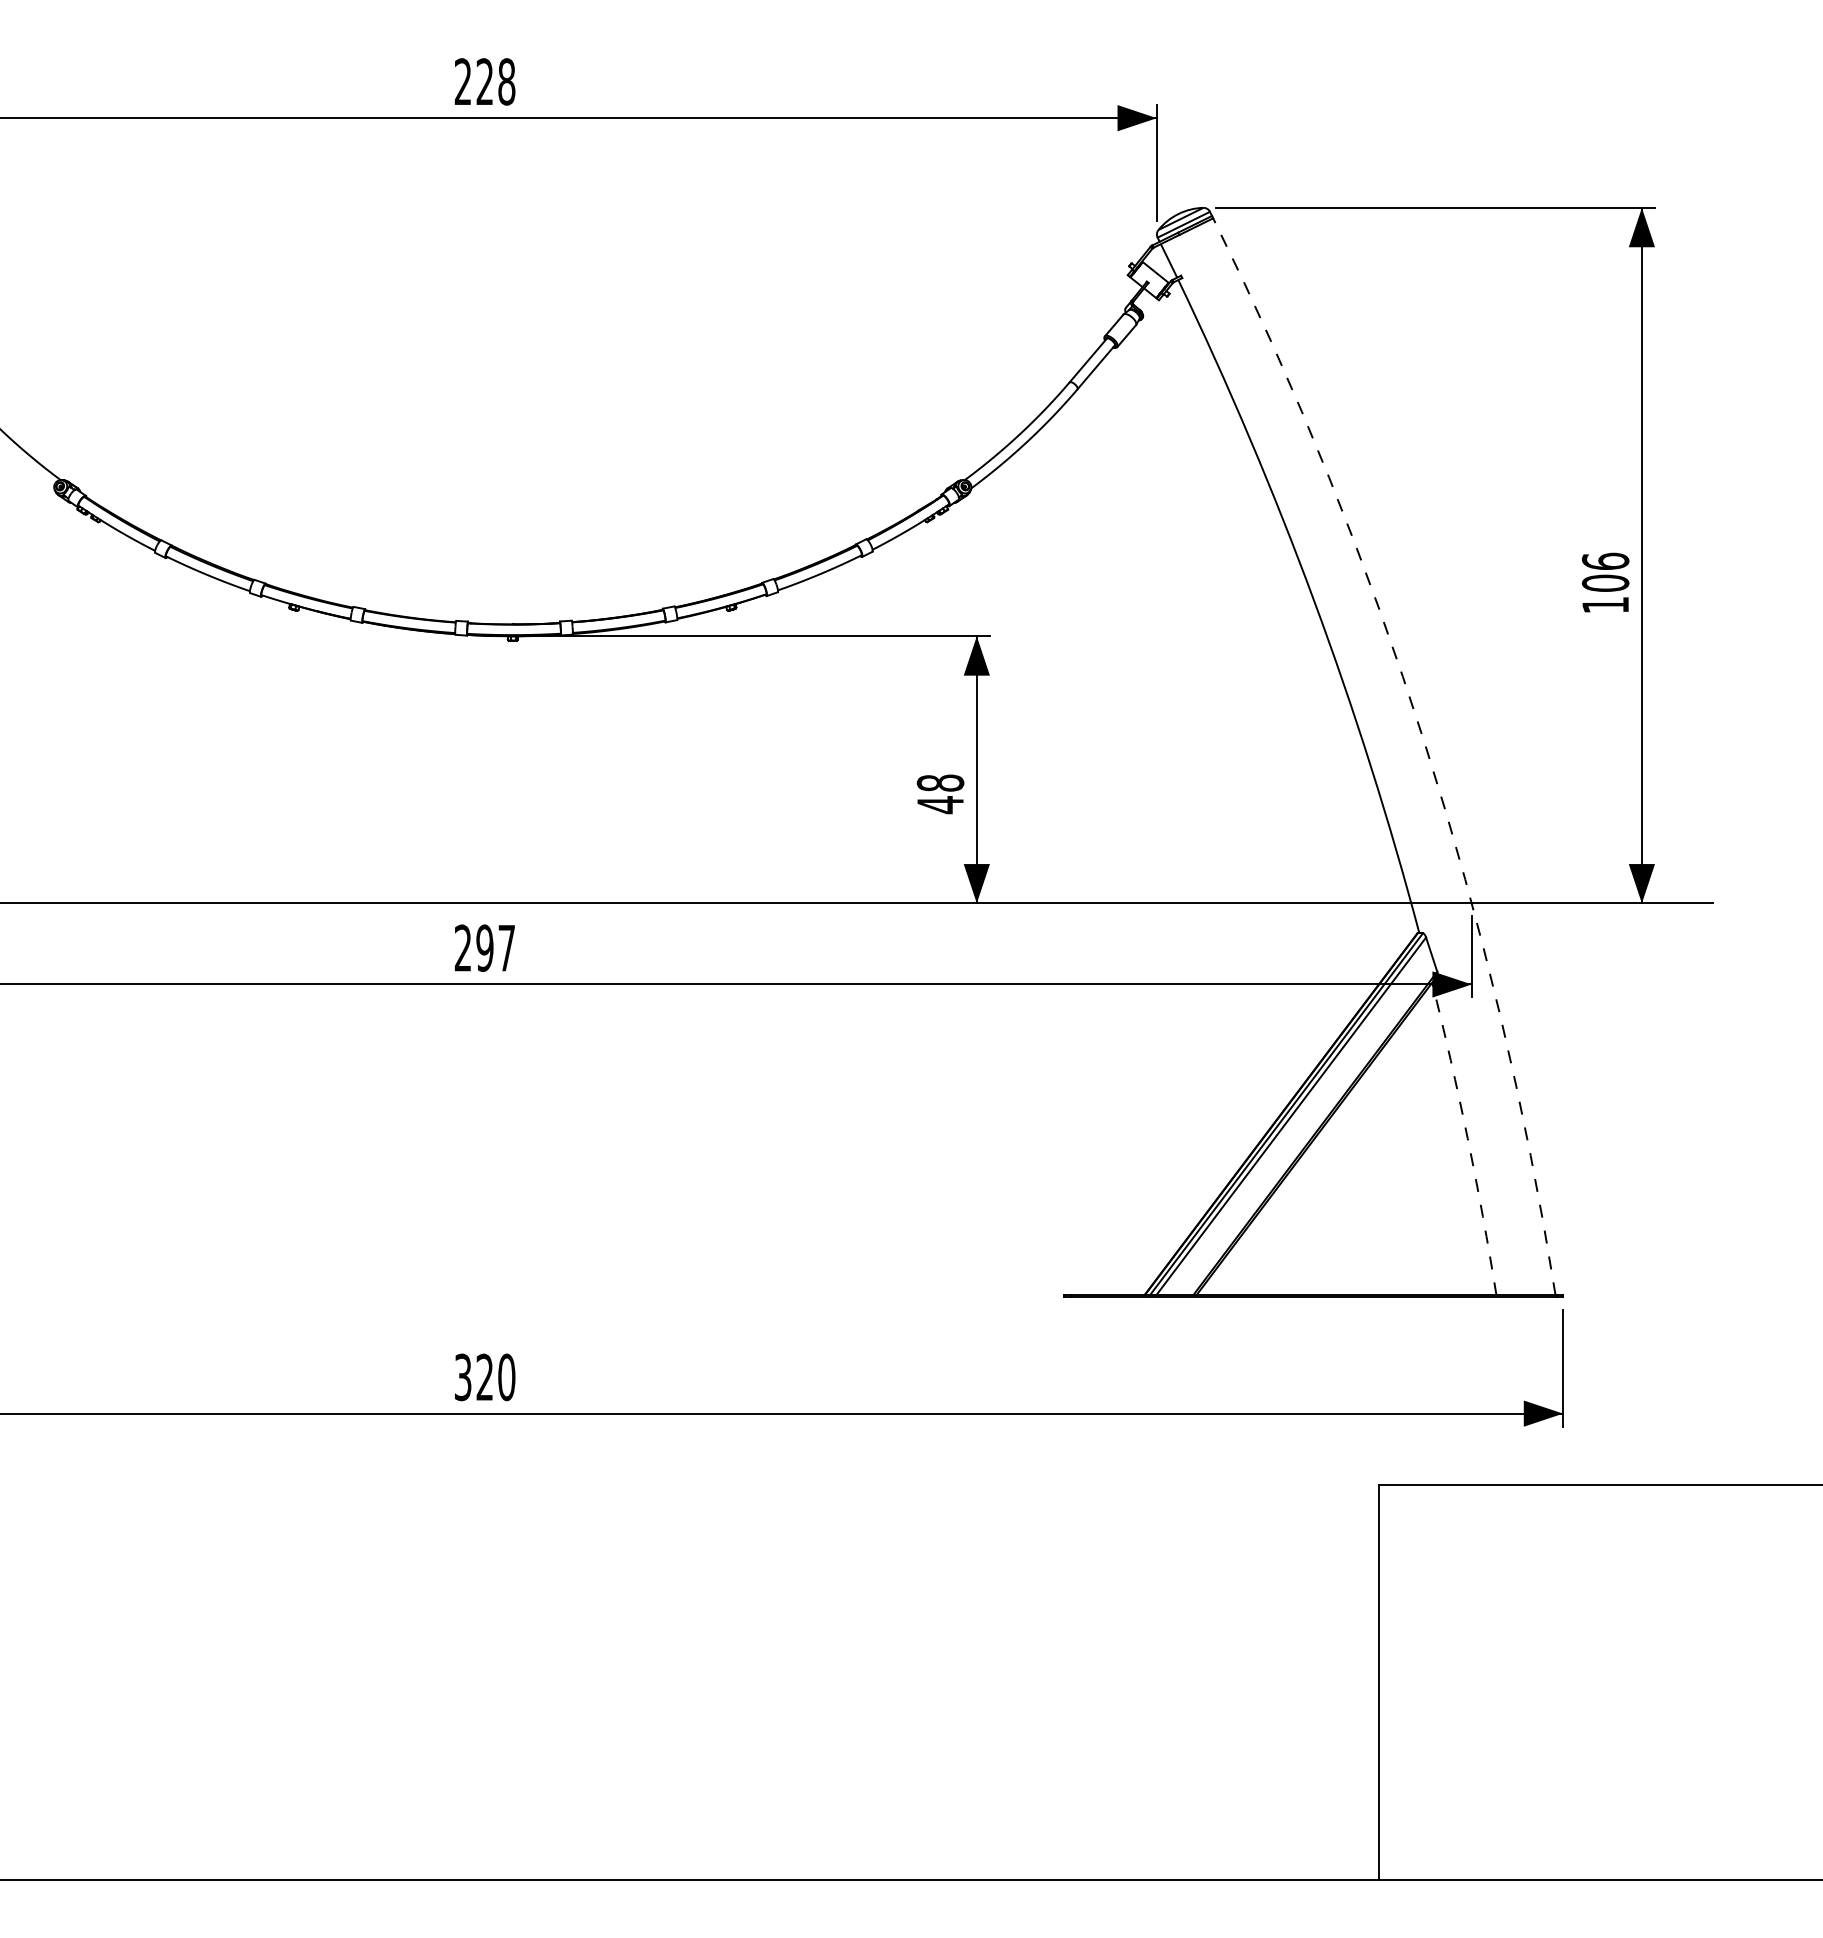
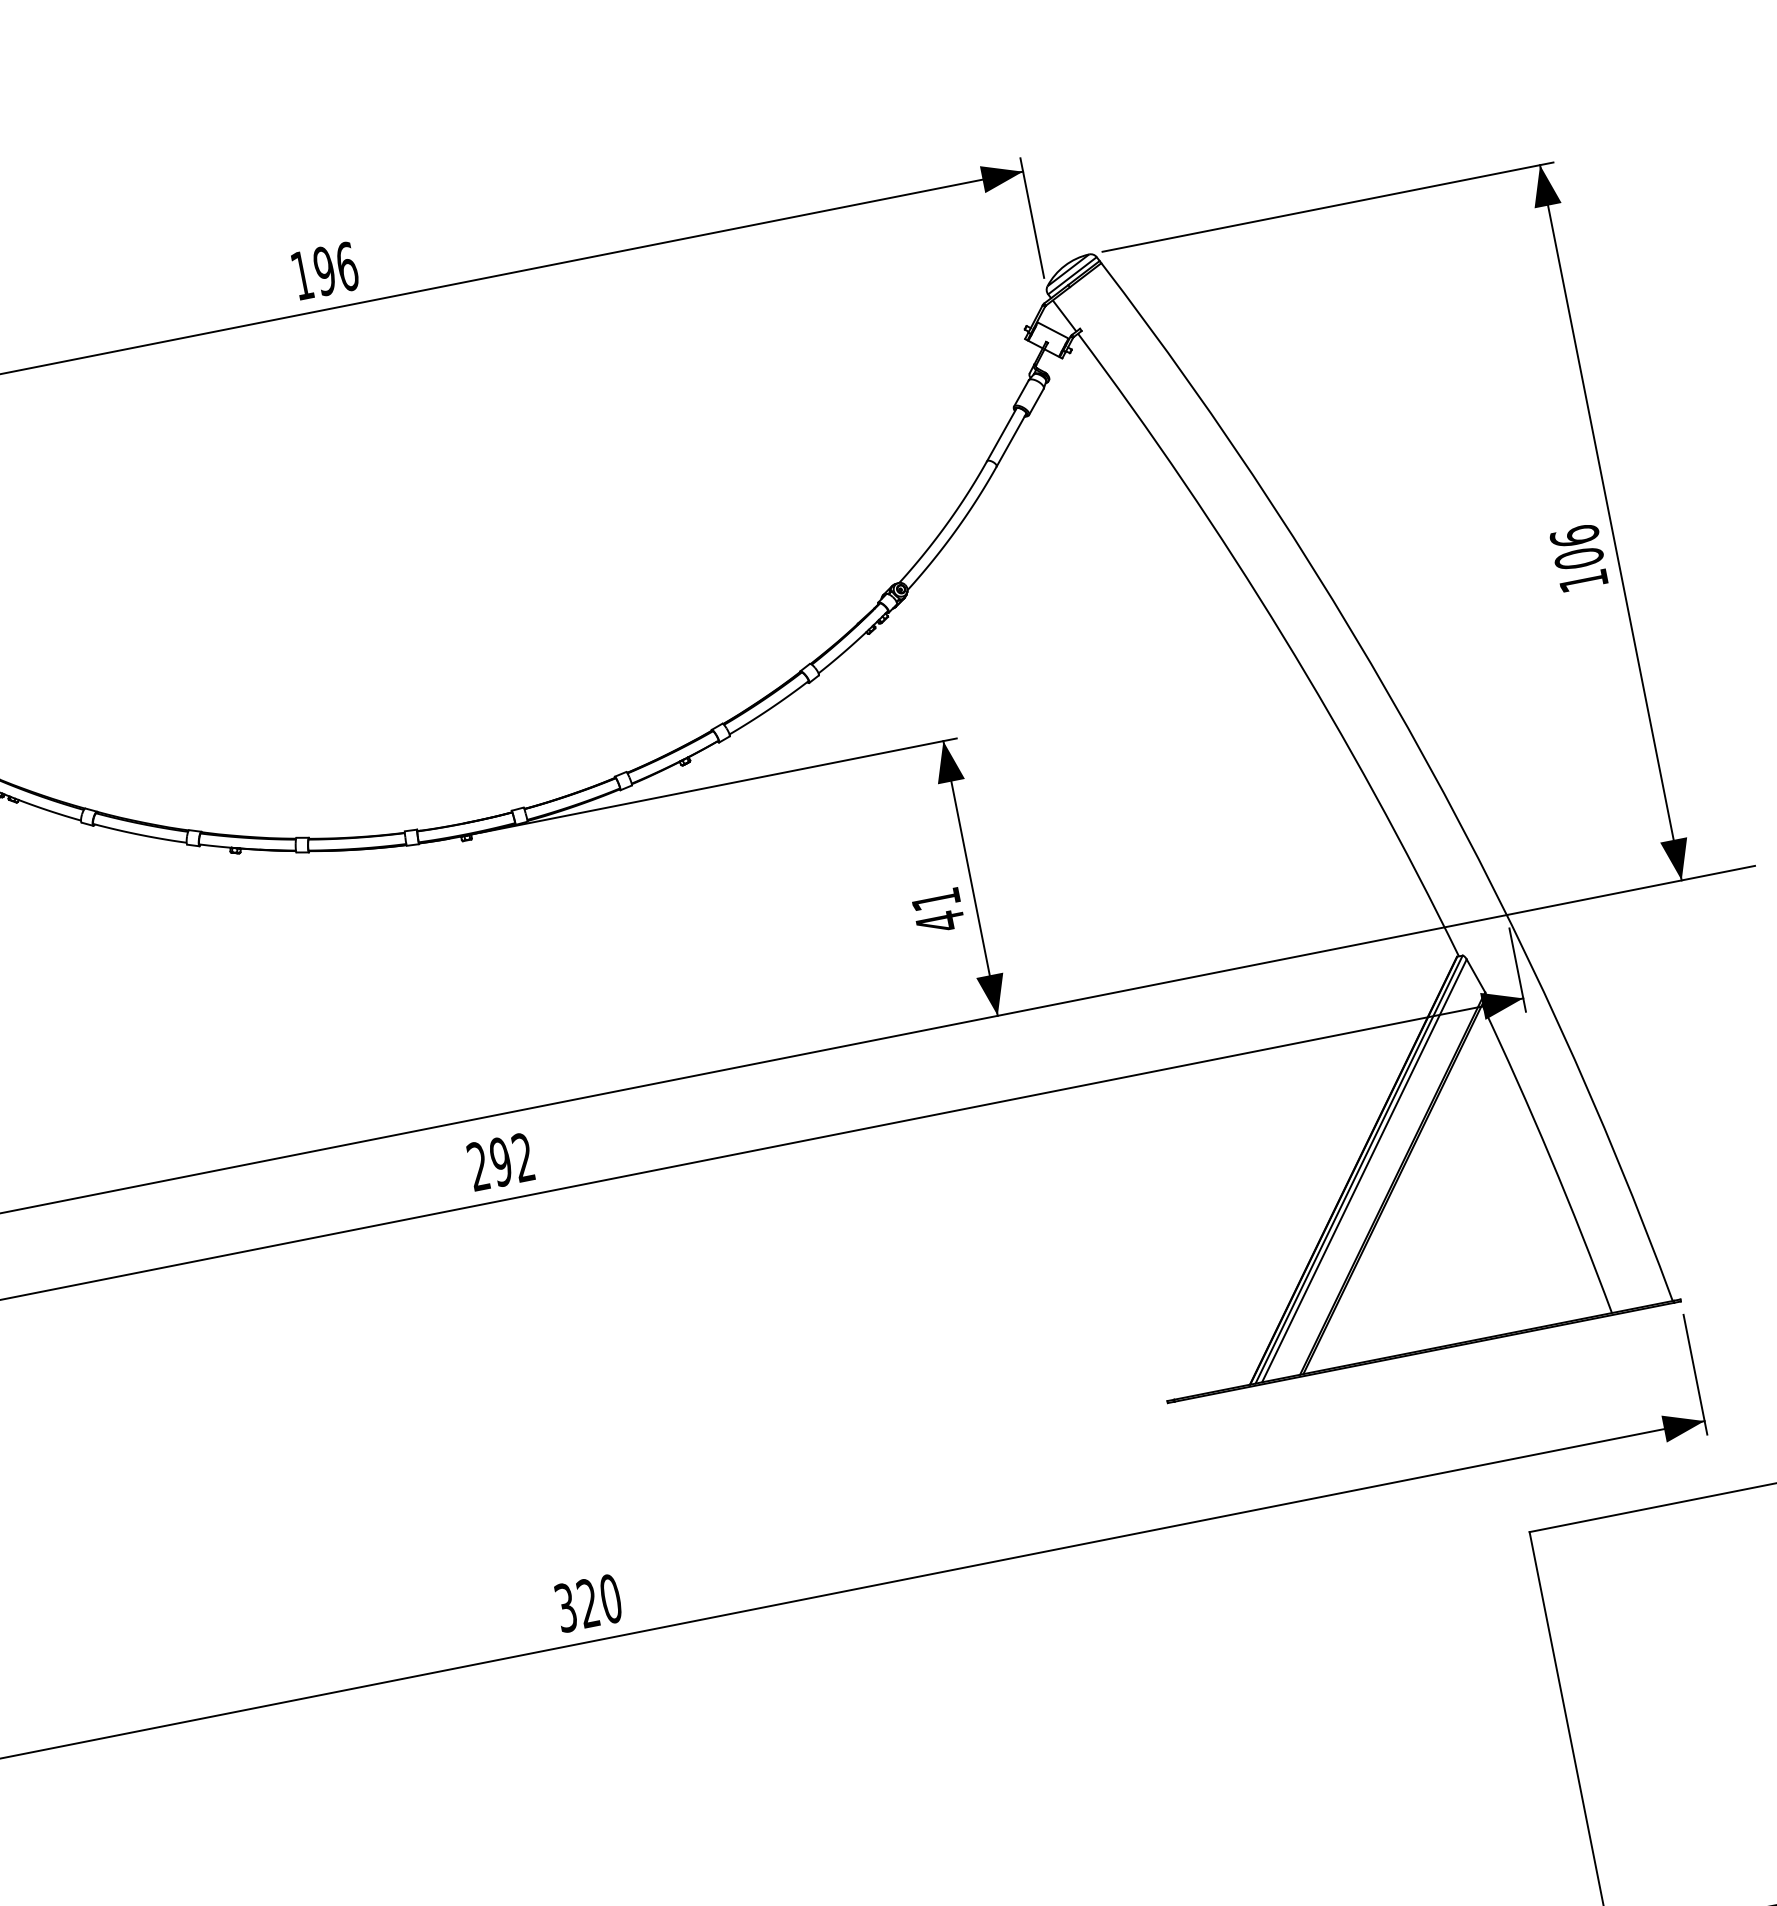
text: (484, 81) -> (324, 270), 228 -> 196
arc: (1424, 743) -> (1425, 760), dashed -> solid
text: (940, 782) -> (935, 898), 48 -> 41
text: (506, 947) -> (523, 1156), 297 -> 292
arc: (1467, 1138) -> (1550, 1157), dashed -> solid

